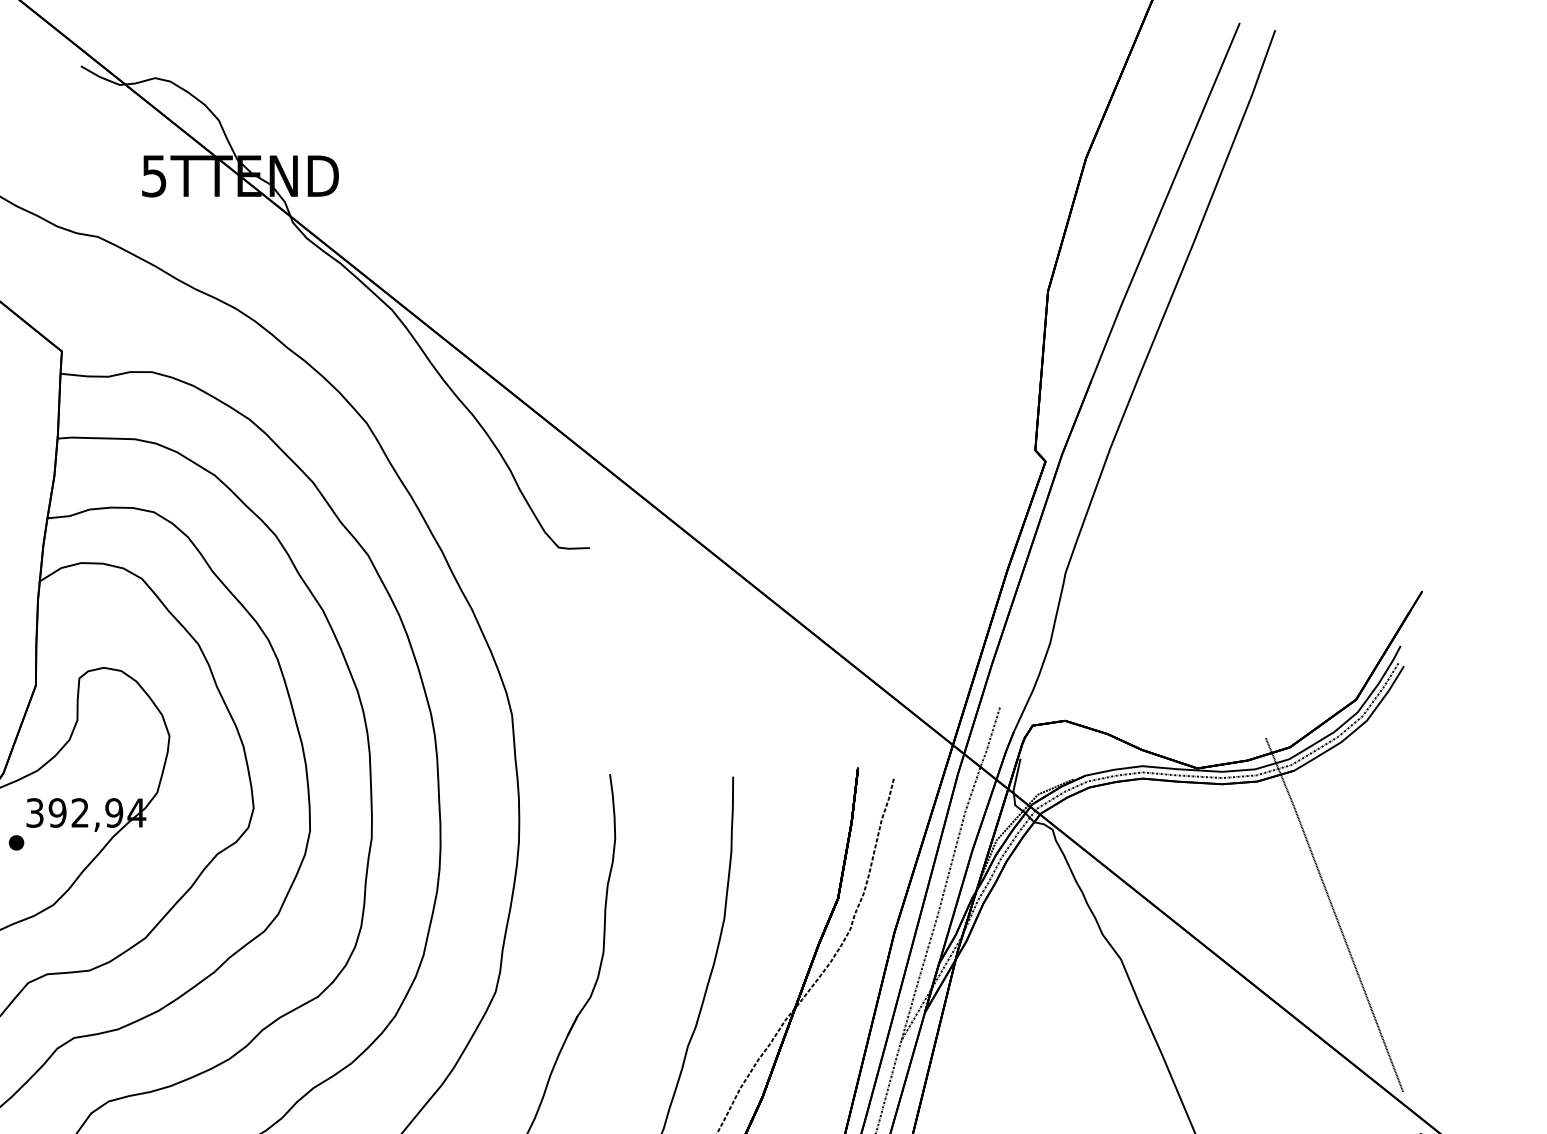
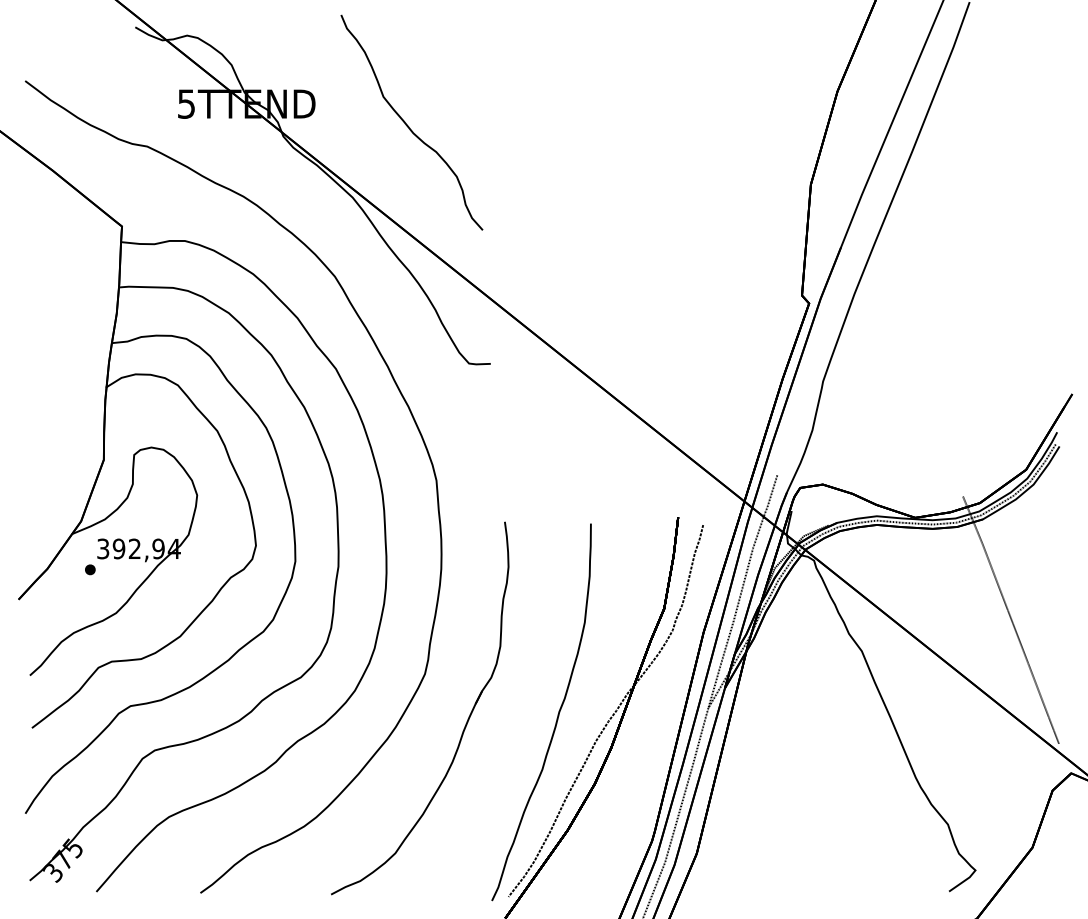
curve: (471, 206) -> (408, 125), added

